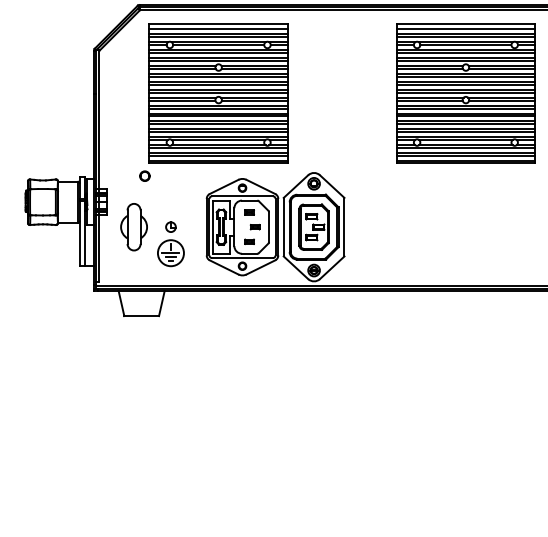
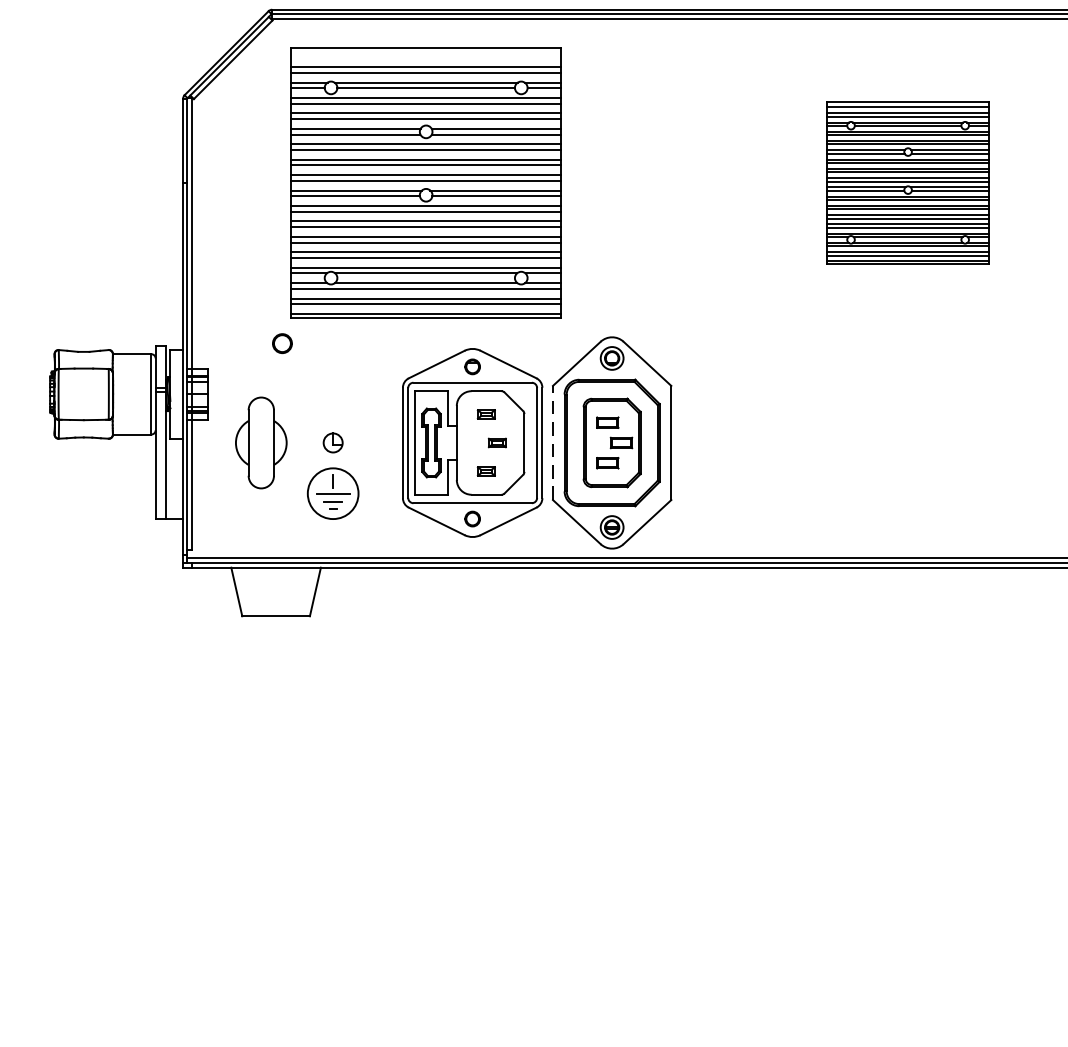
line: (218, 29) -> (425, 57), removed
part: (465, 93) -> (907, 182), size x0.6
line: (283, 226) -> (552, 441), solid -> dashed

